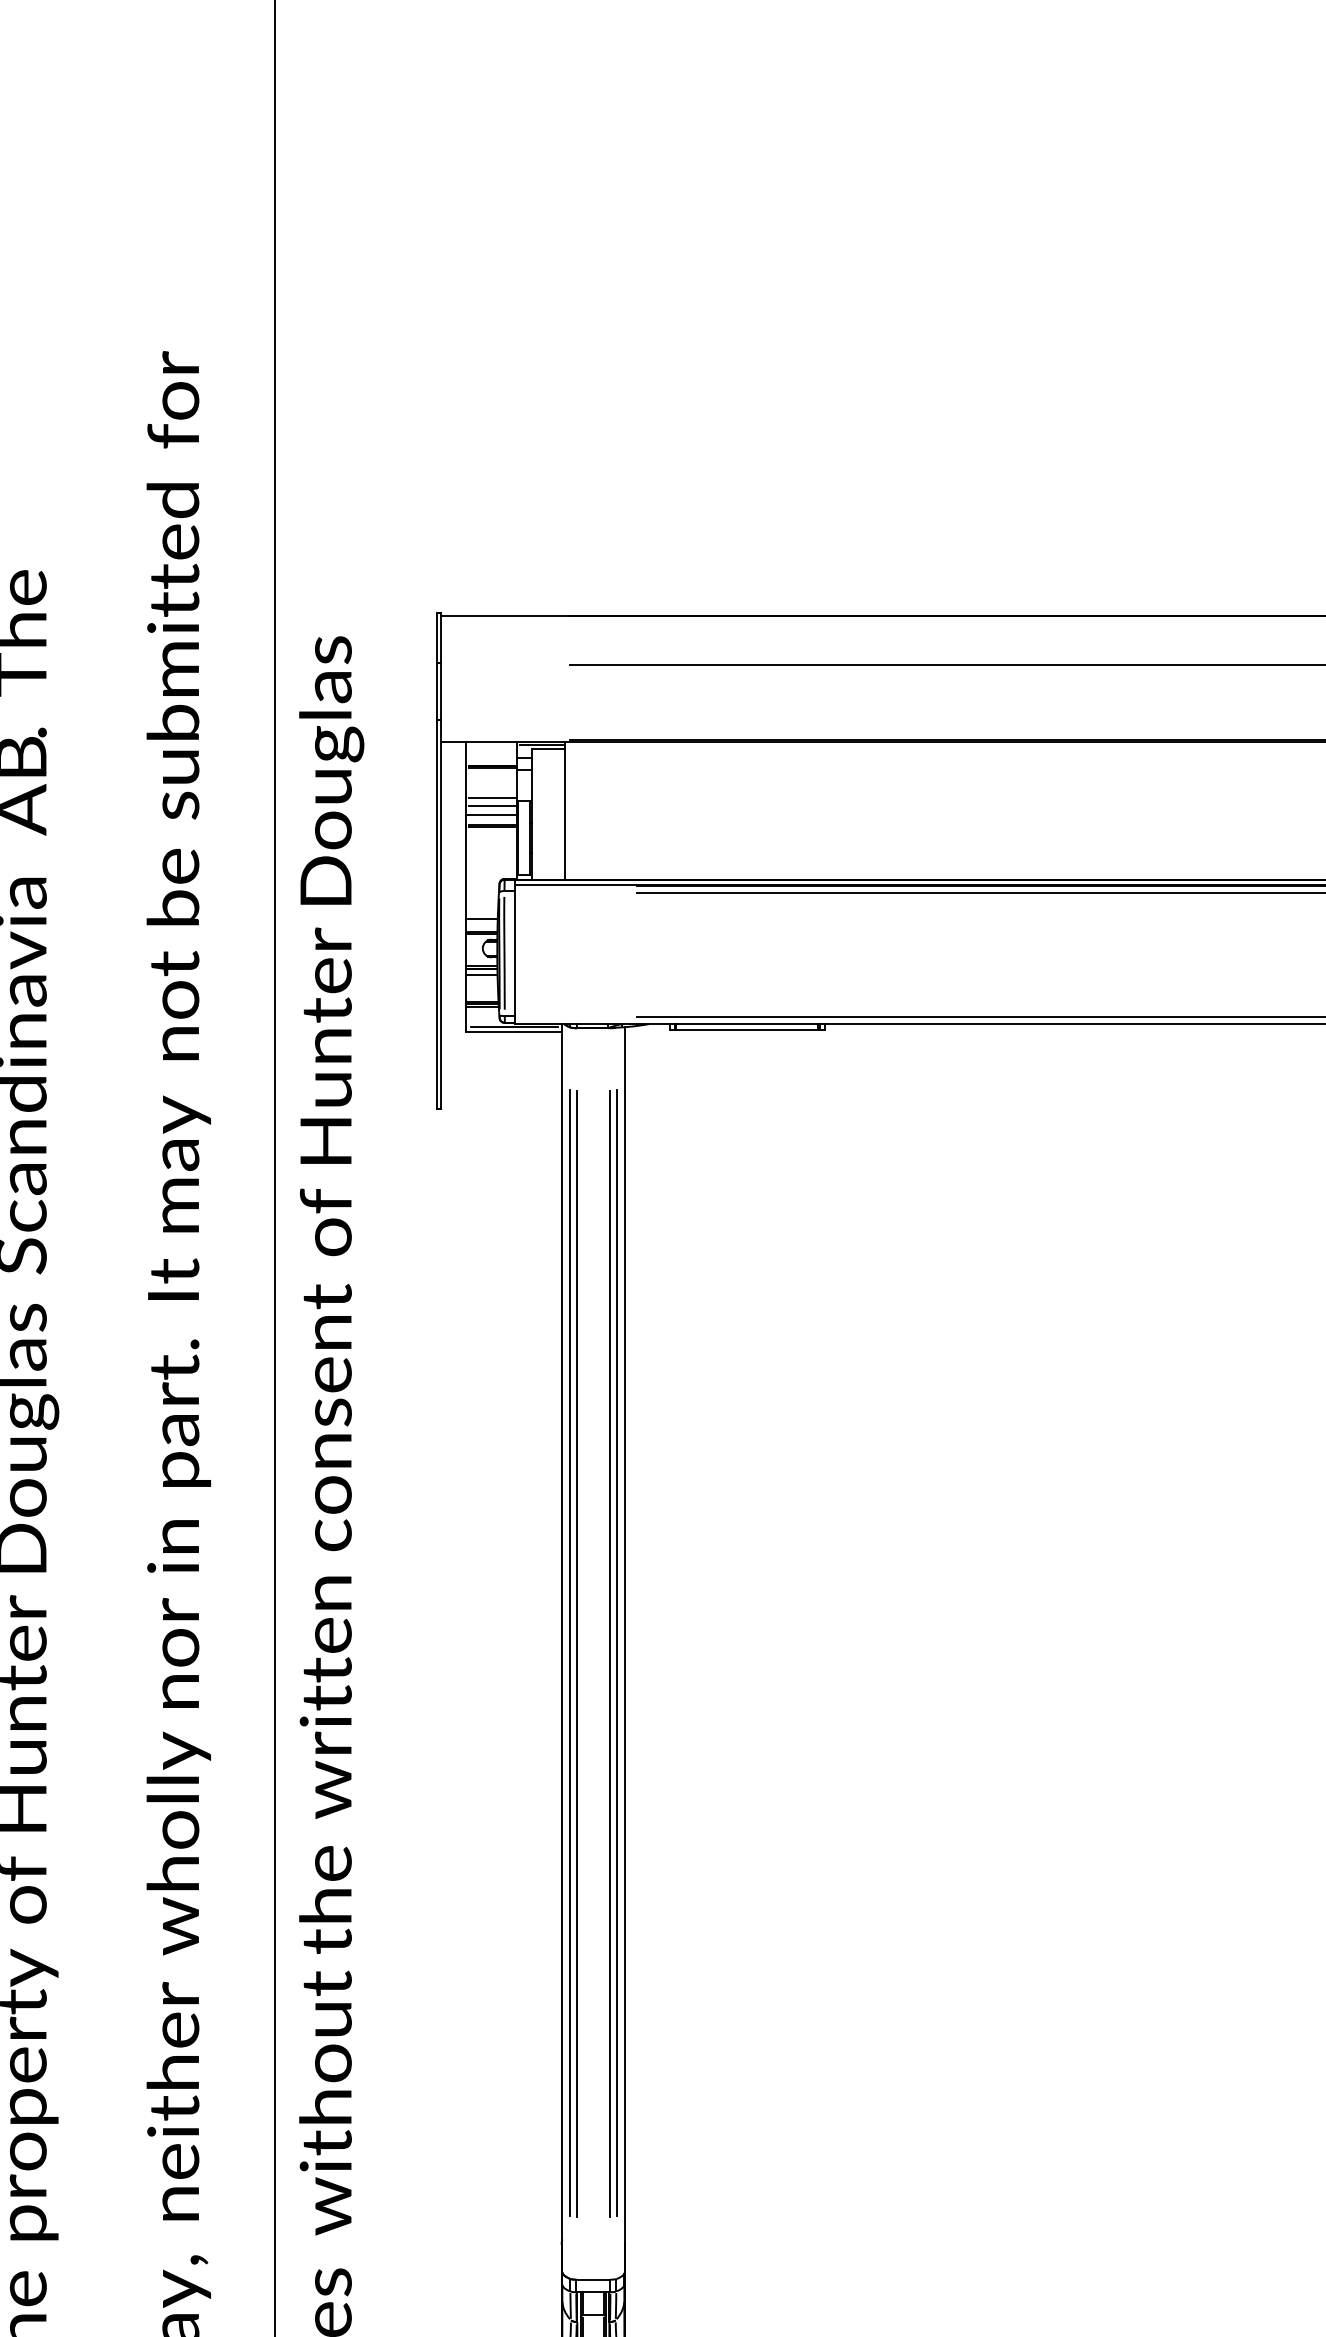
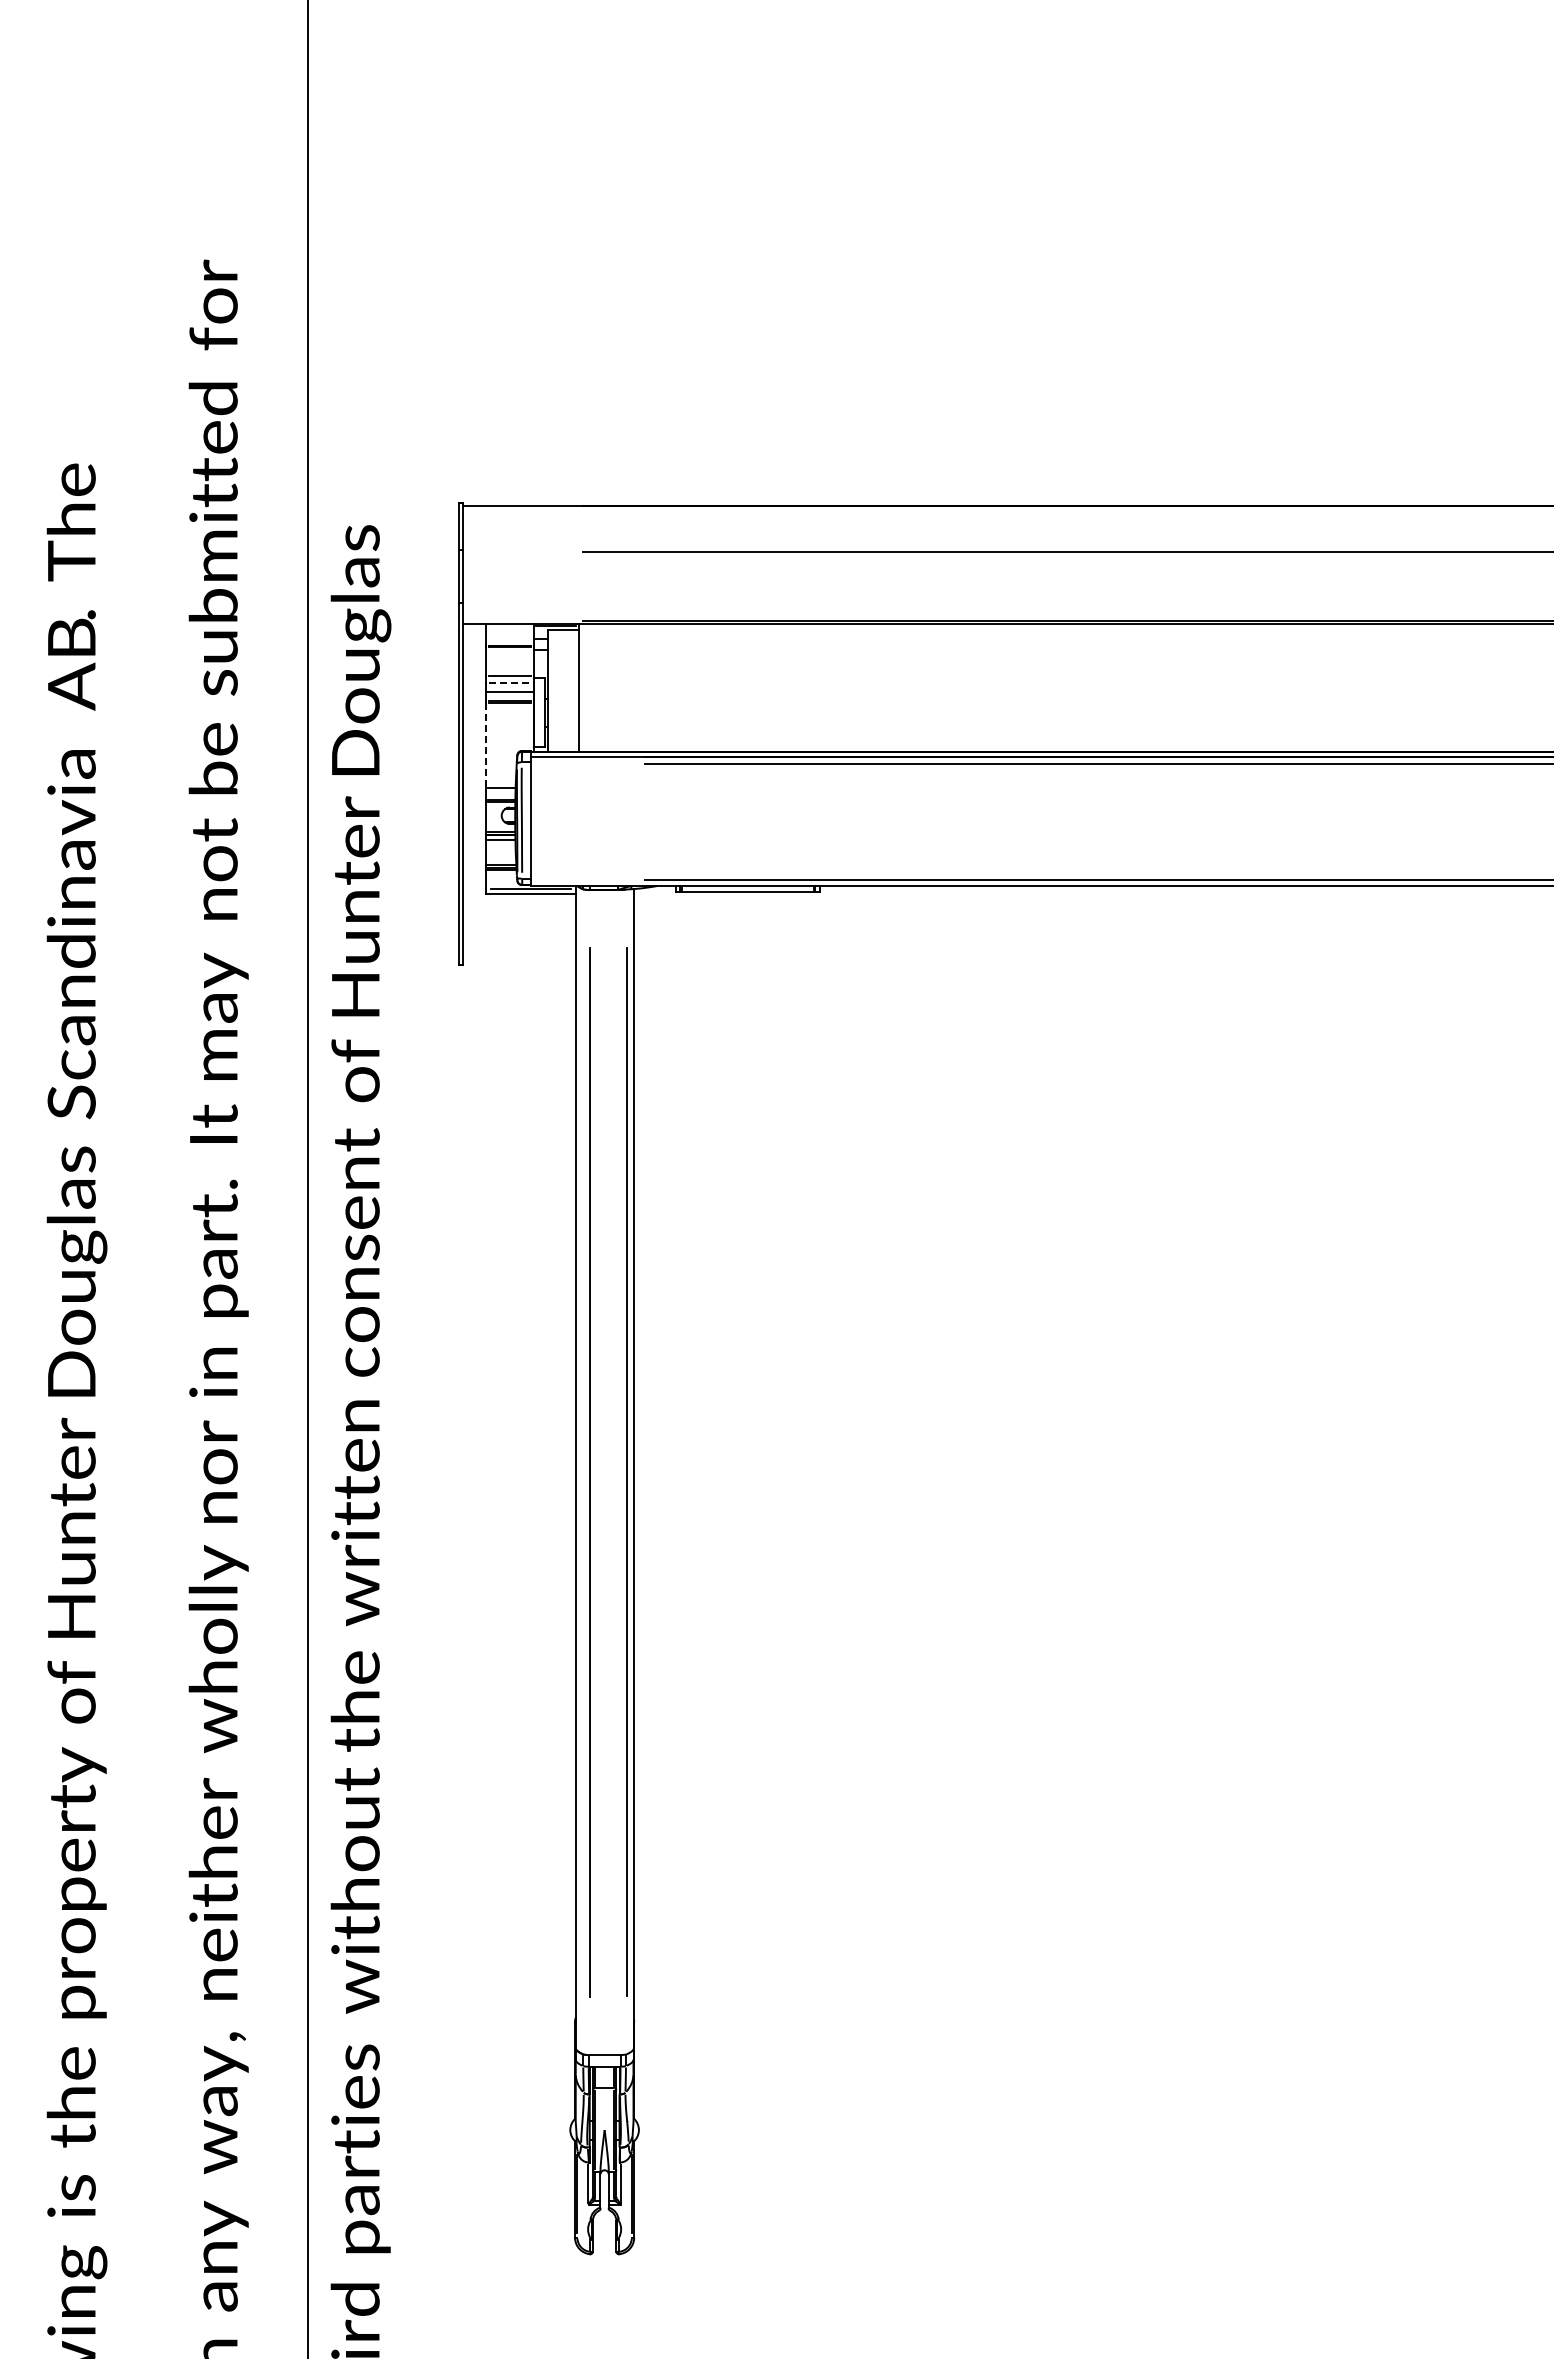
line: (492, 805) -> (510, 682), solid -> dashed
line: (466, 872) -> (486, 745), solid -> dashed
line: (570, 1652) -> (583, 1471), removed
line: (610, 1653) -> (620, 1472), removed

